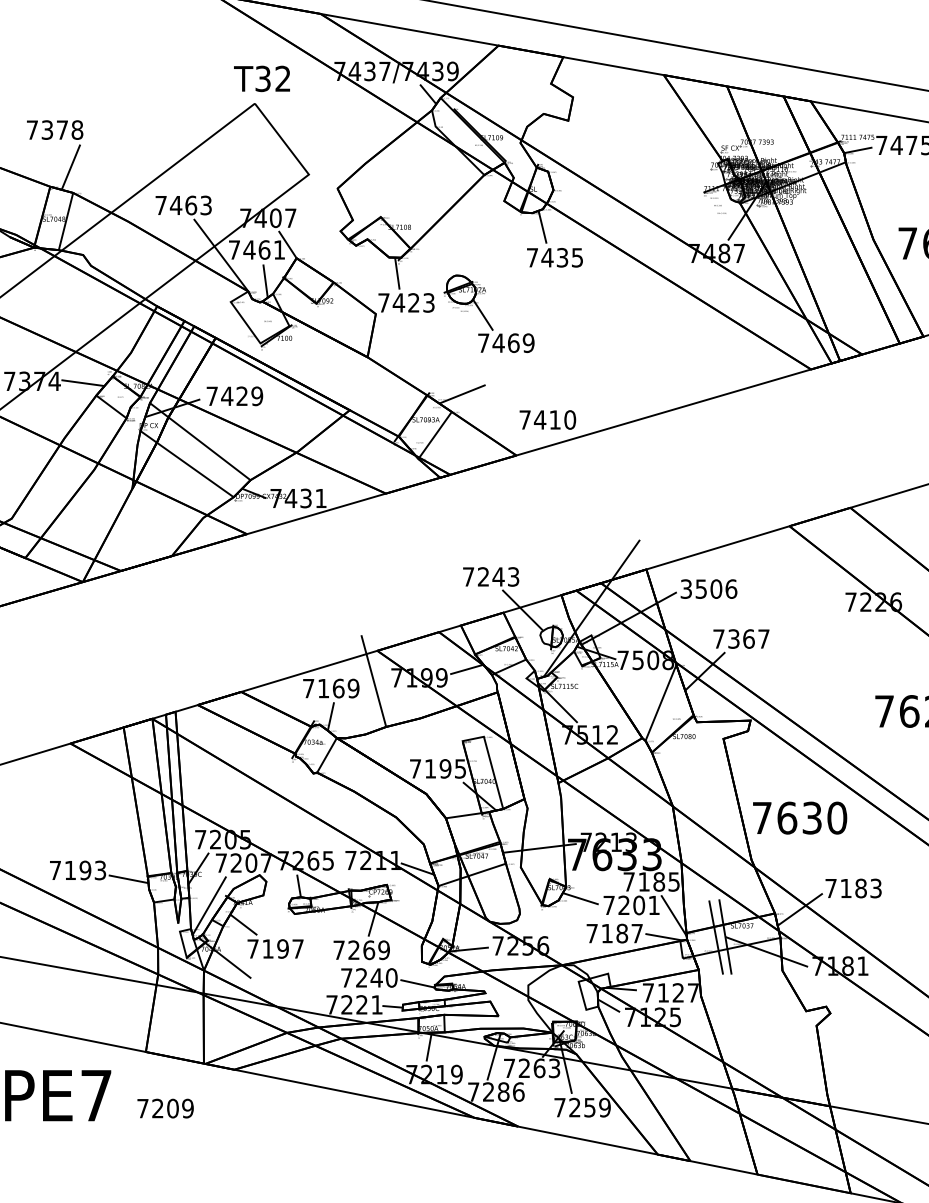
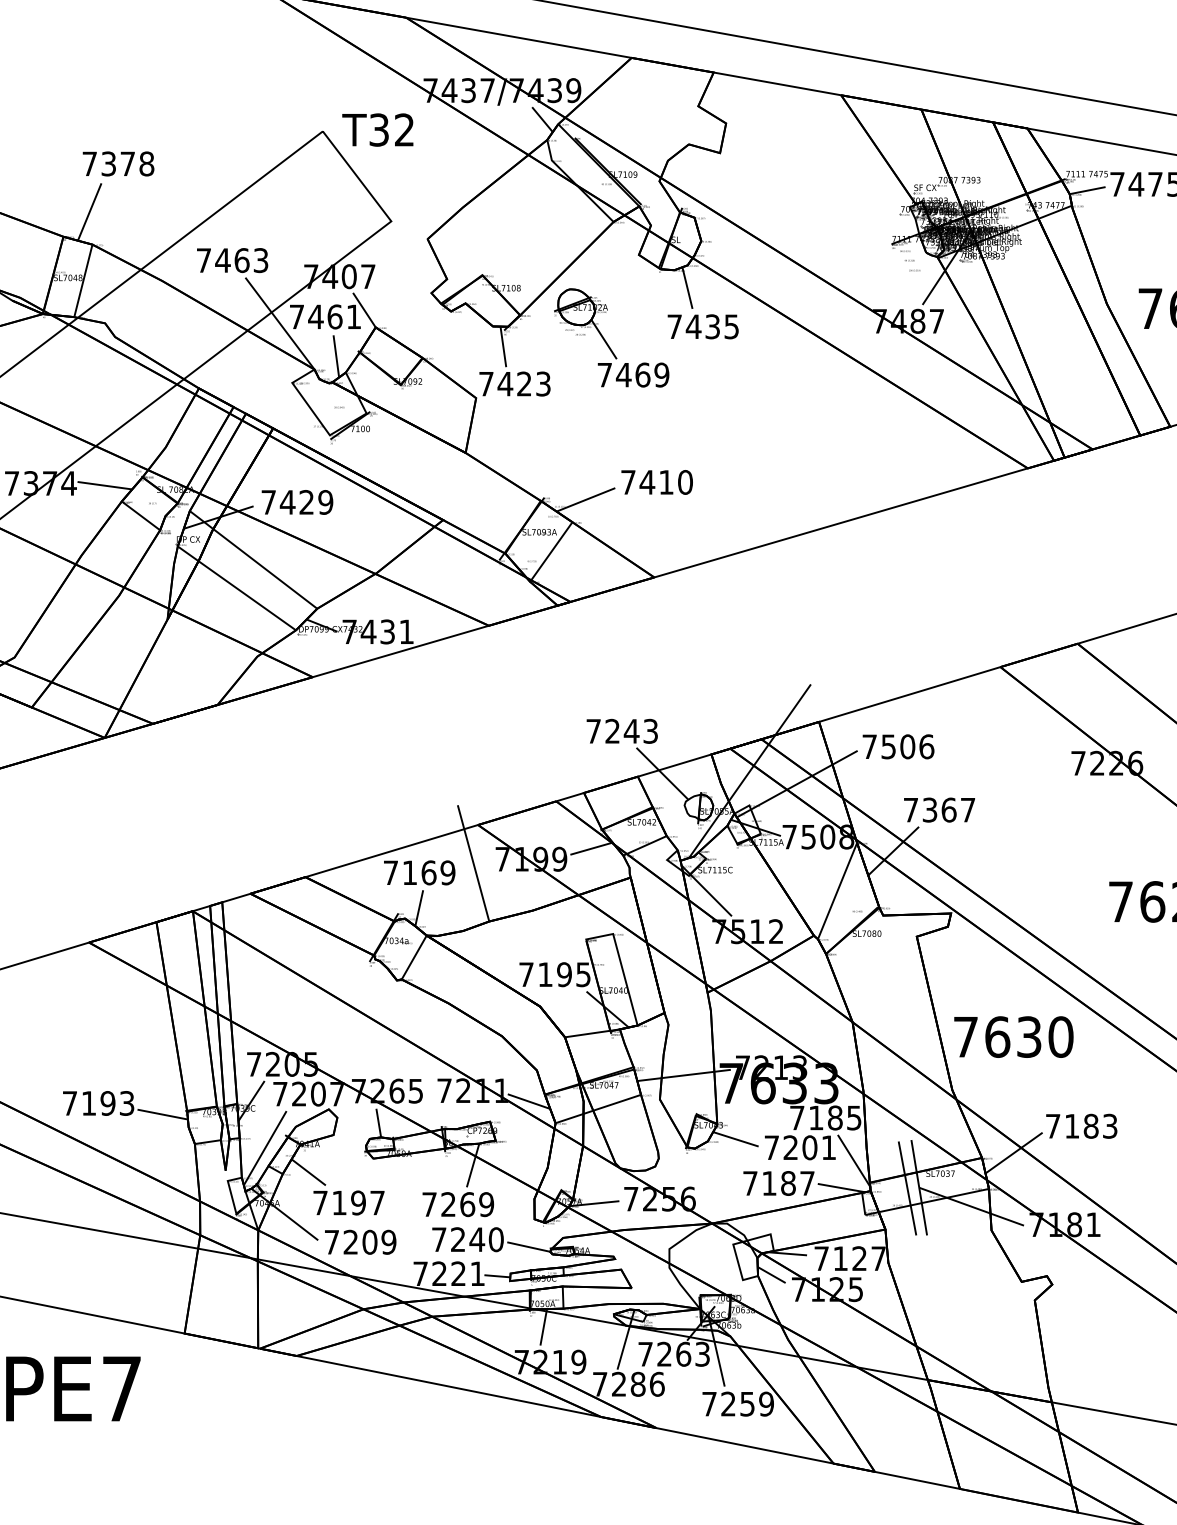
text: (261, 78) -> (377, 129), moved
text: (55, 129) -> (118, 163), moved
part: (484, 315) -> (605, 339), moved
text: (547, 420) -> (656, 482), moved
text: (686, 588) -> (869, 746), 3506 -> 7506
text: (165, 1107) -> (360, 1241), moved

